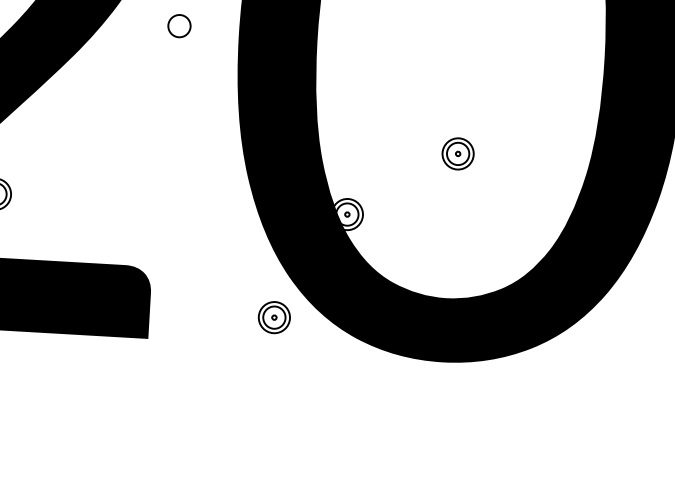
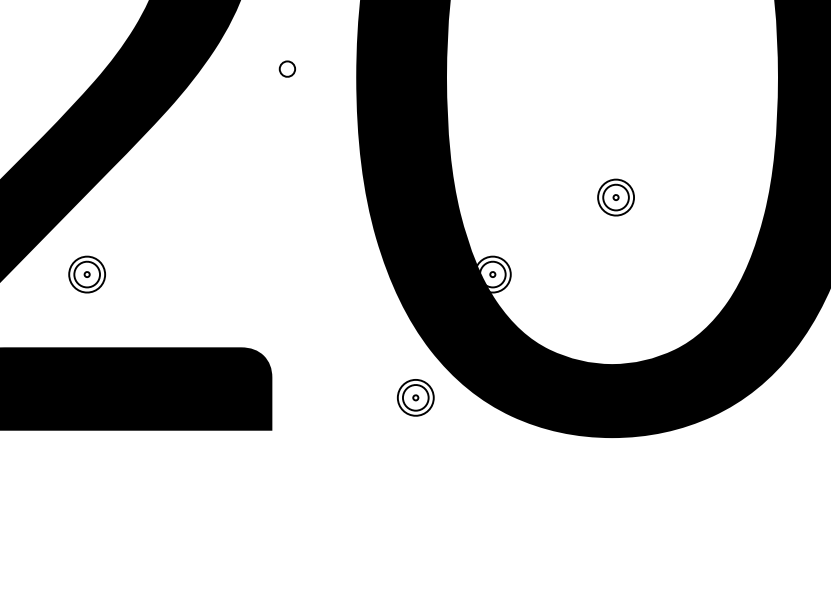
part: (179, 25) -> (287, 68), size x0.6

